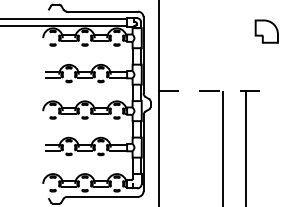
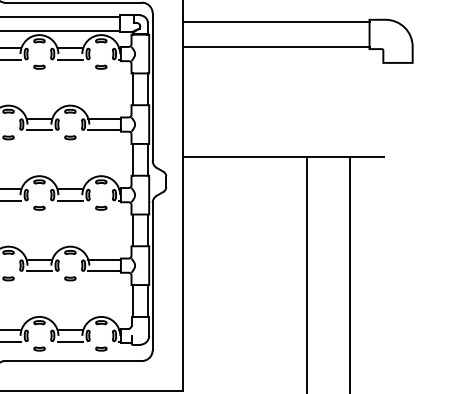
line: (206, 21) -> (274, 21), added
line: (206, 34) -> (274, 46), added
line: (211, 91) -> (284, 157), dashed -> solid

